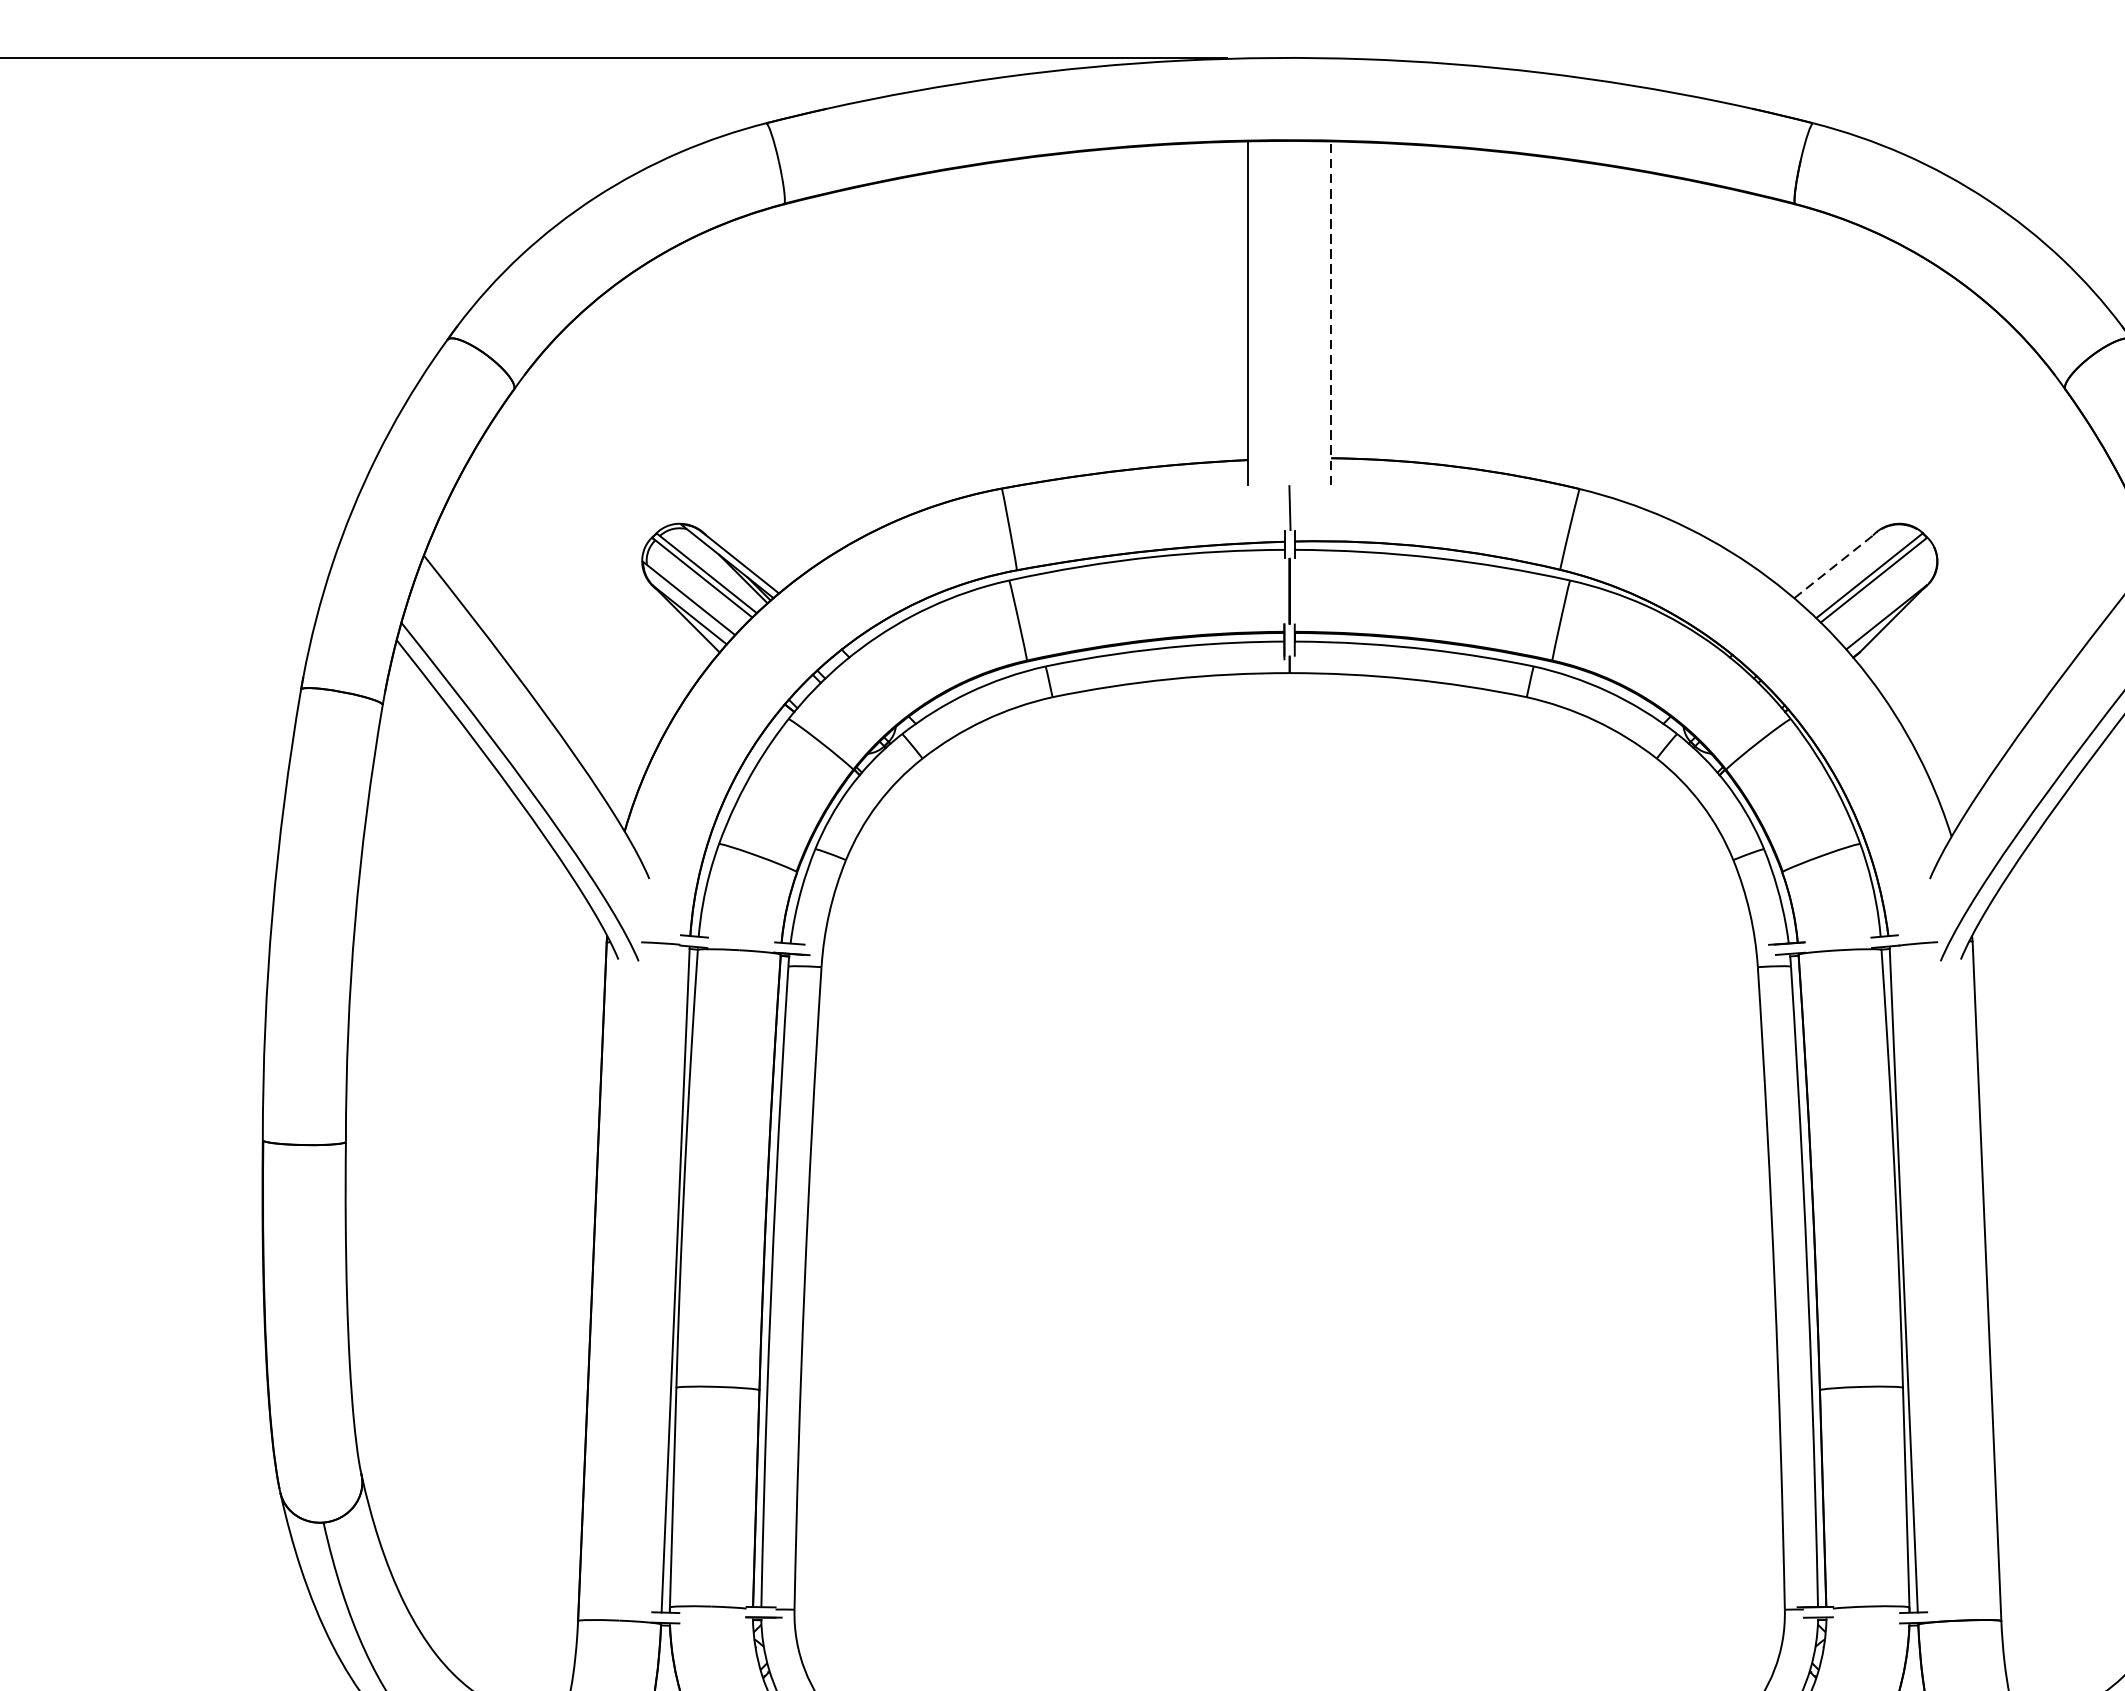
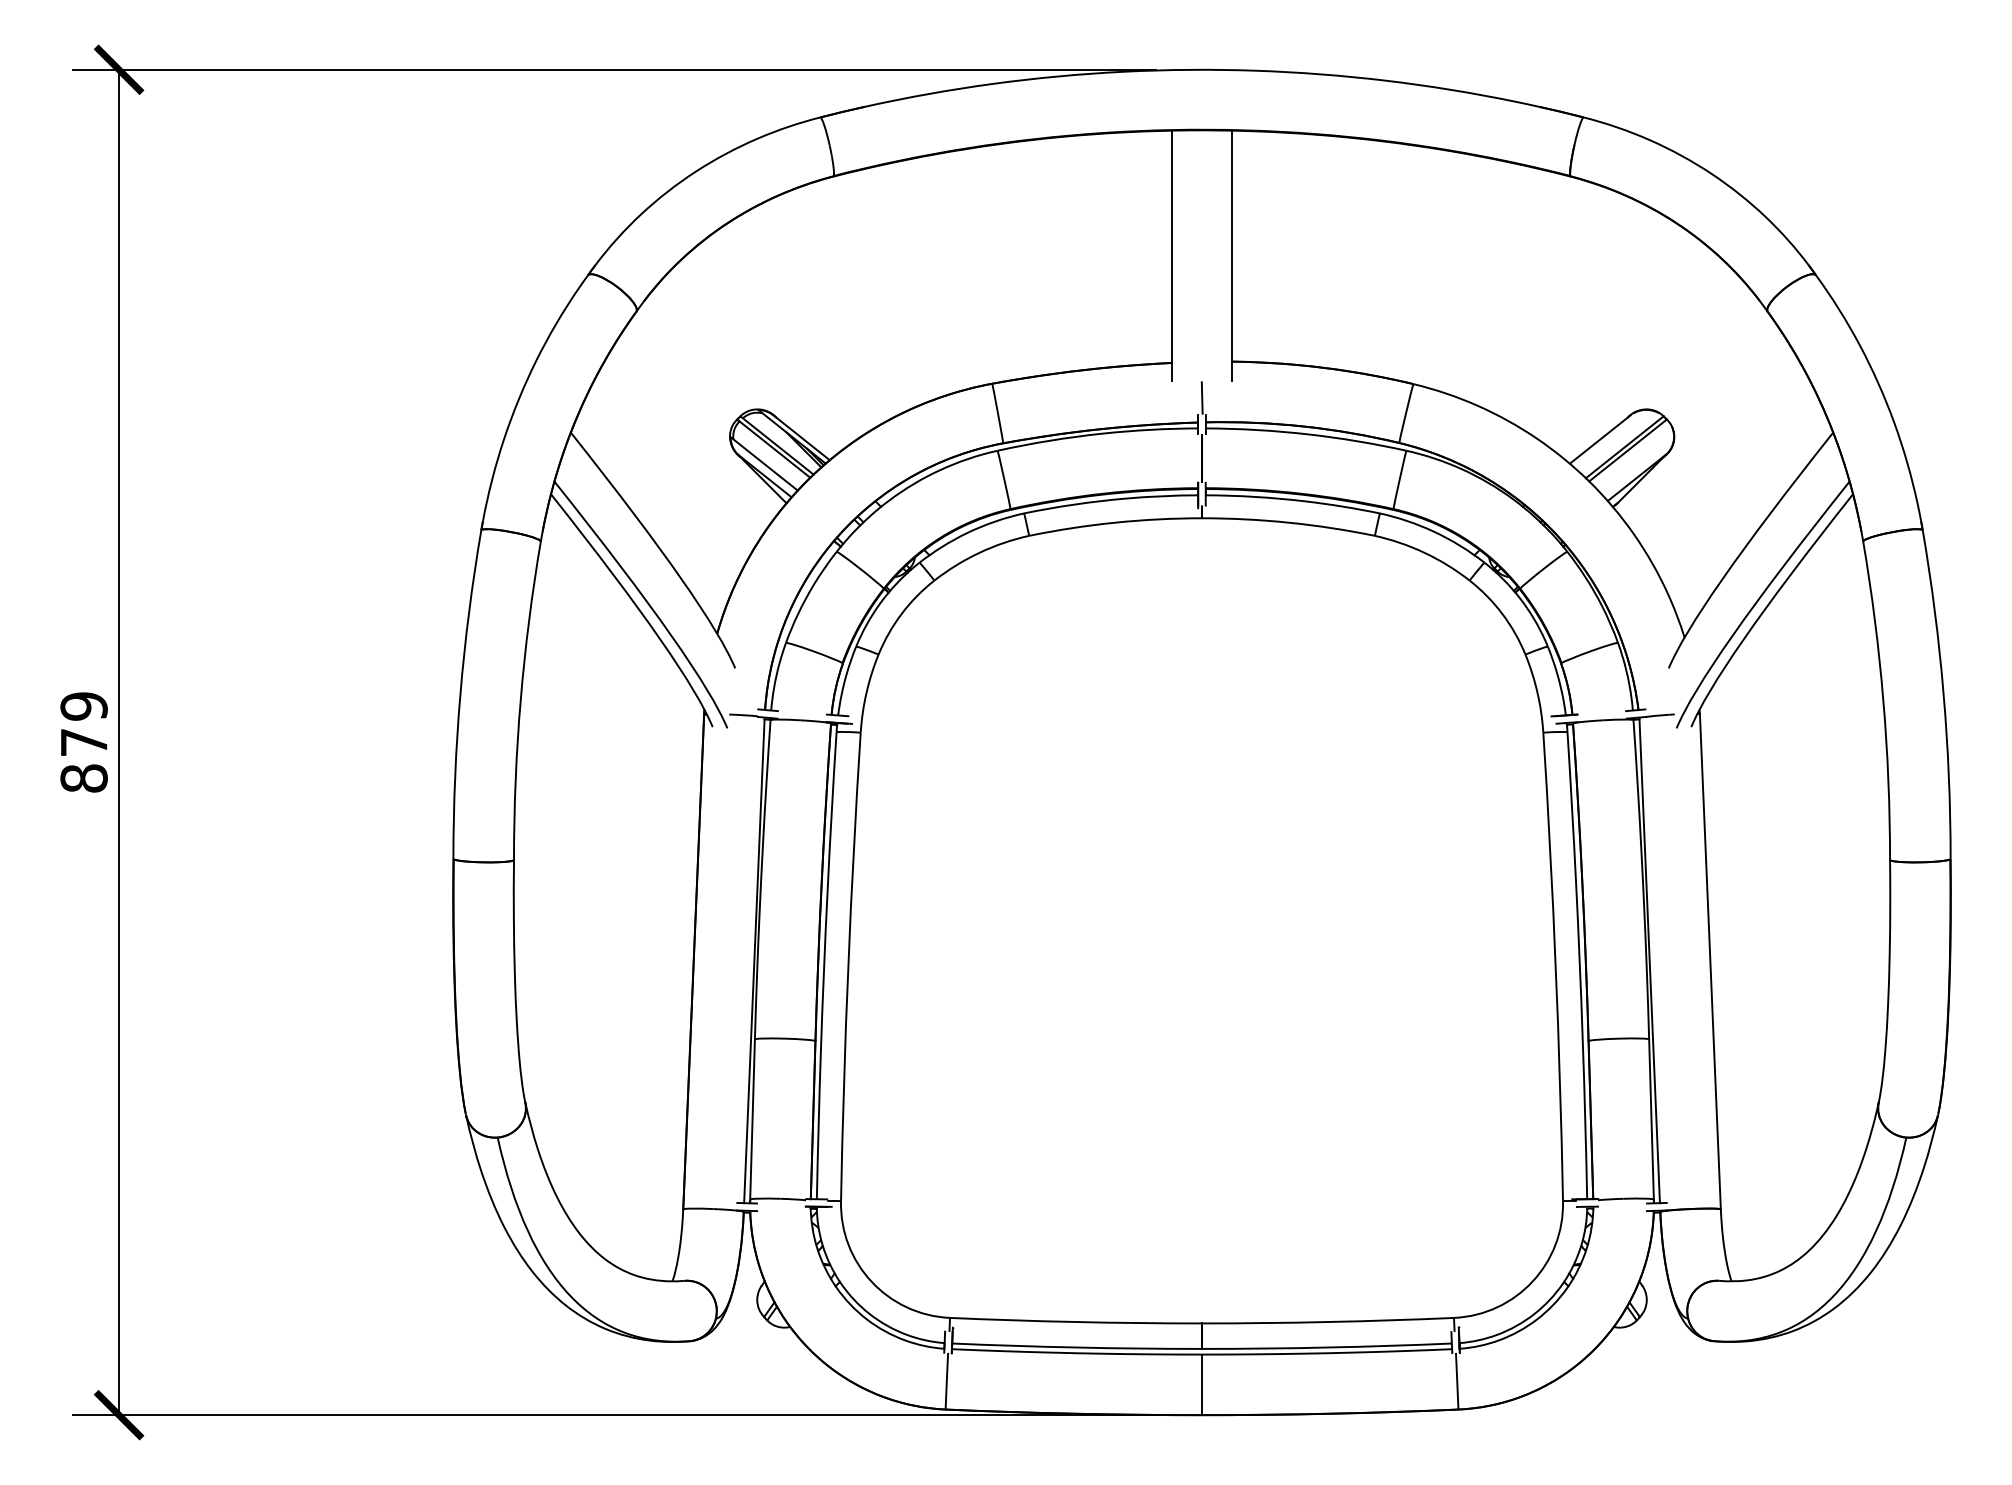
line: (1331, 312) -> (1232, 255), dashed -> solid
line: (1836, 565) -> (1600, 439), dashed -> solid

